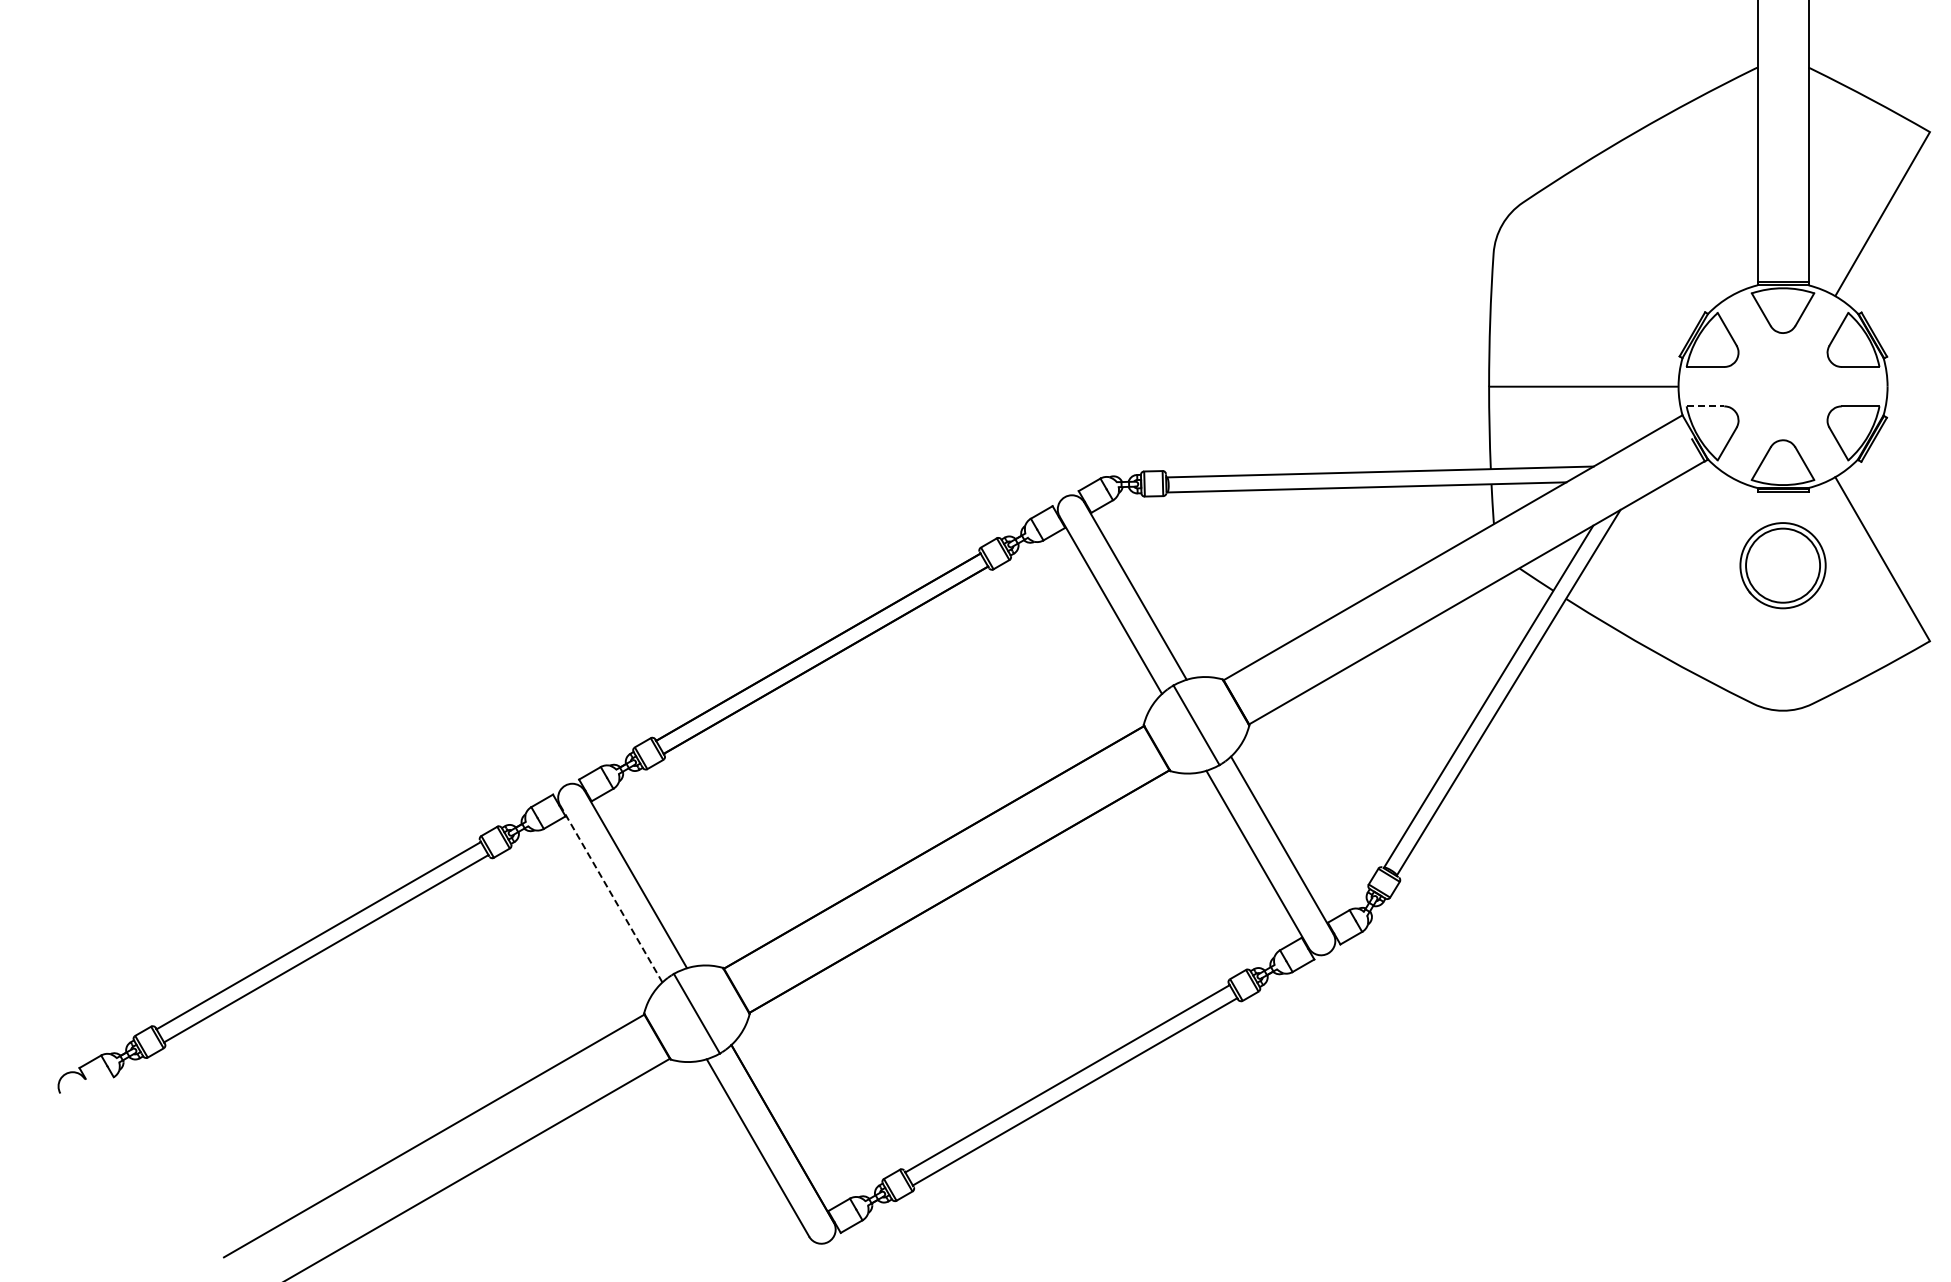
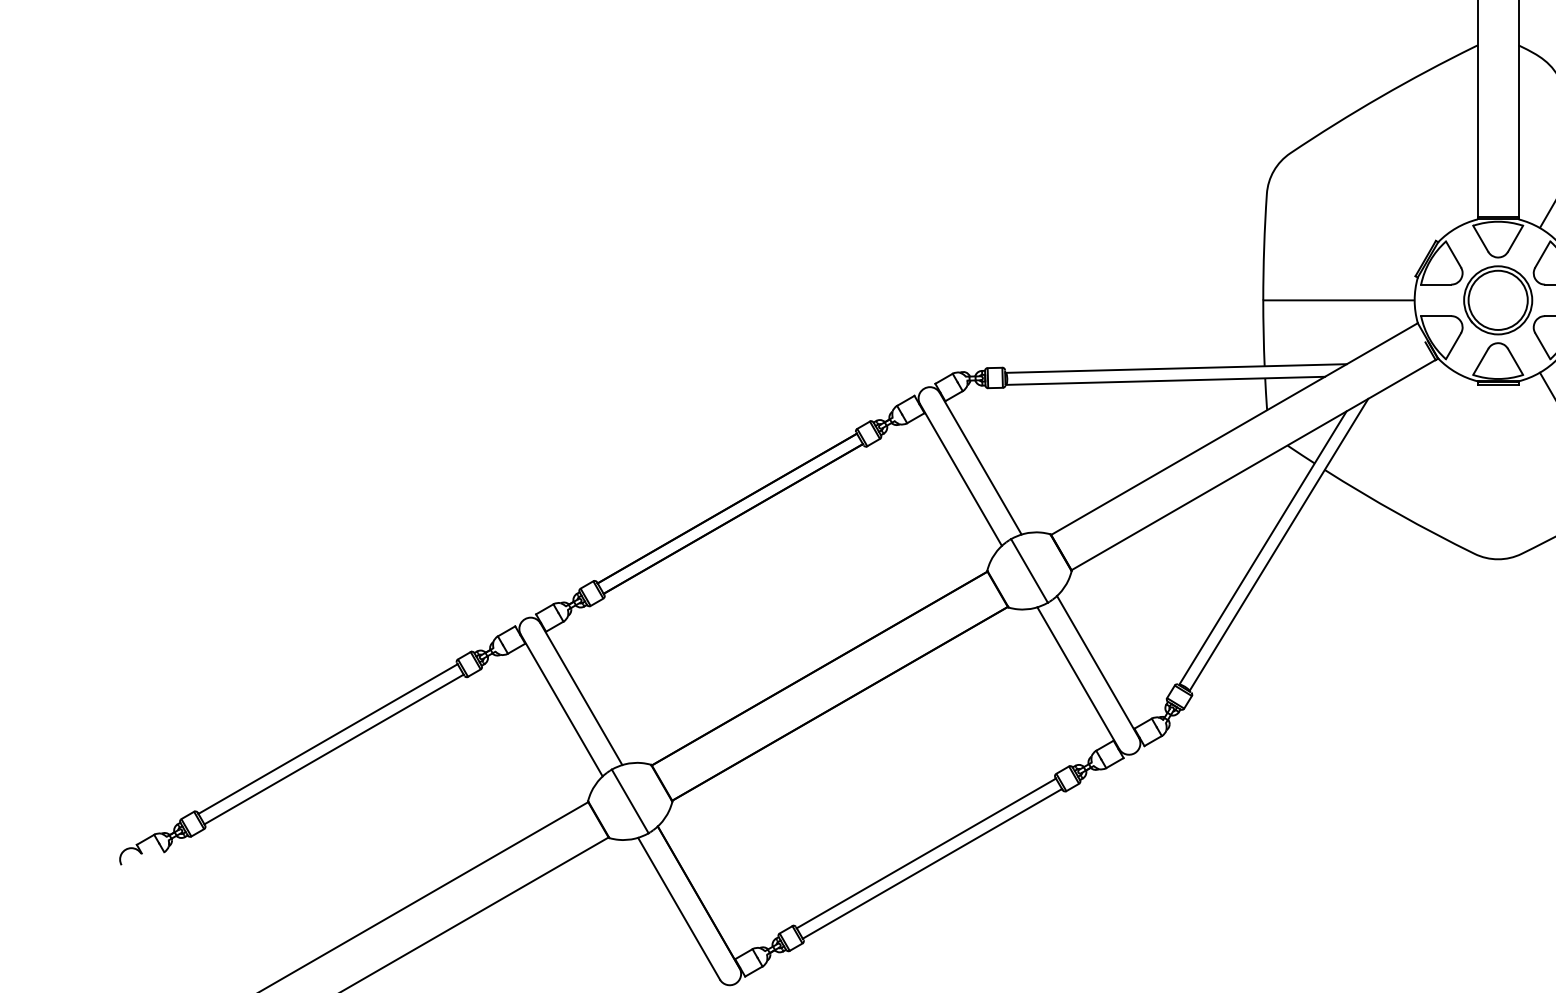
line: (1705, 406) -> (1436, 316), dashed -> solid
part: (1782, 565) -> (1497, 300), moved
line: (610, 893) -> (561, 705), dashed -> solid

